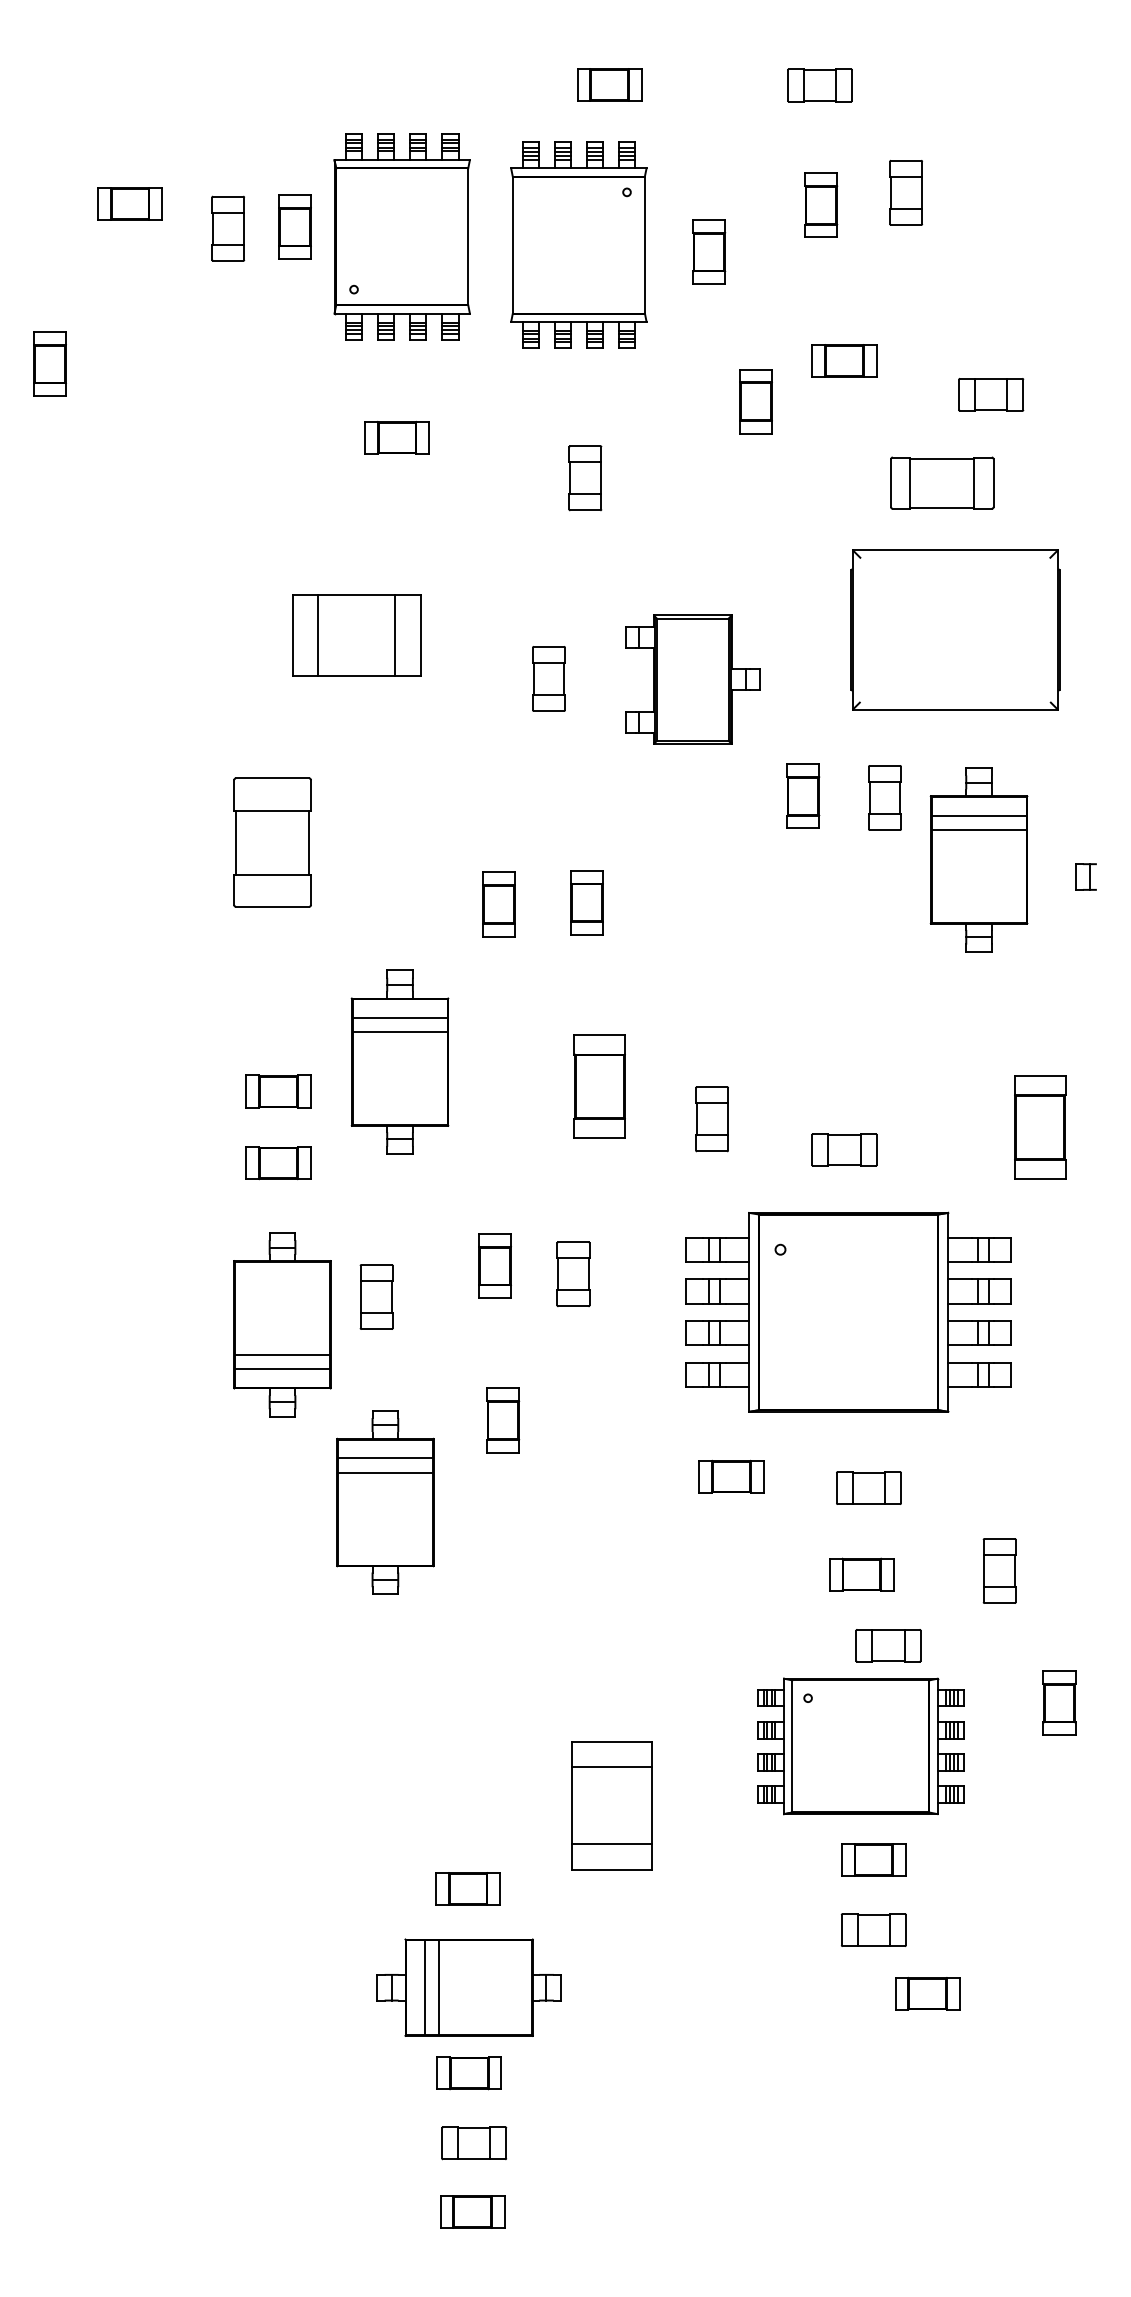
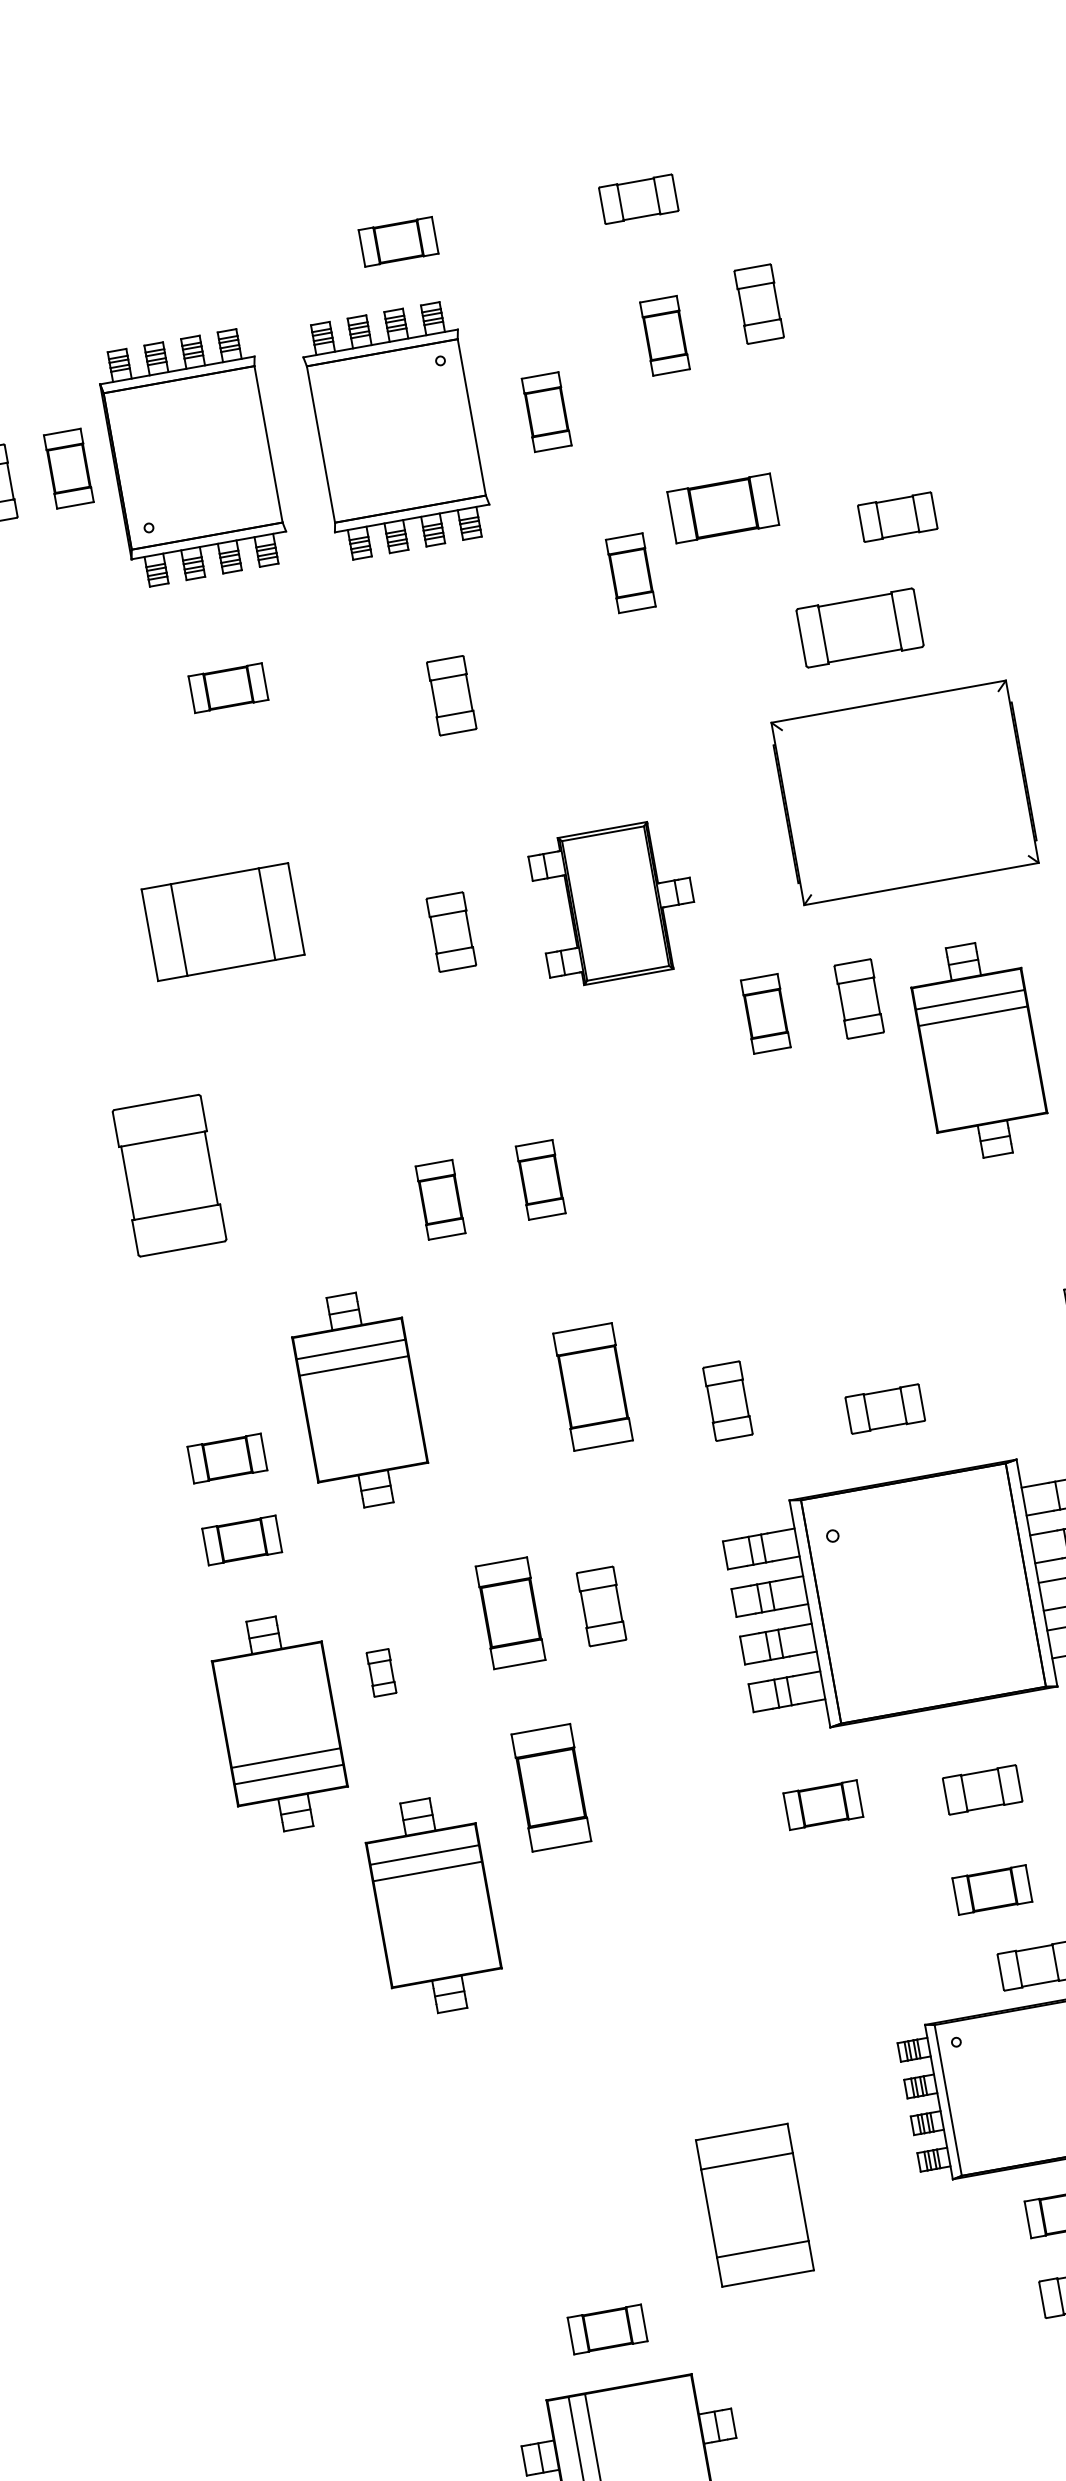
part: (844, 360) -> (723, 508), size x1.4
part: (494, 1265) -> (509, 1612), size x1.4
part: (376, 1296) -> (381, 1672), size x0.6
part: (503, 1420) -> (551, 1787), size x1.6

